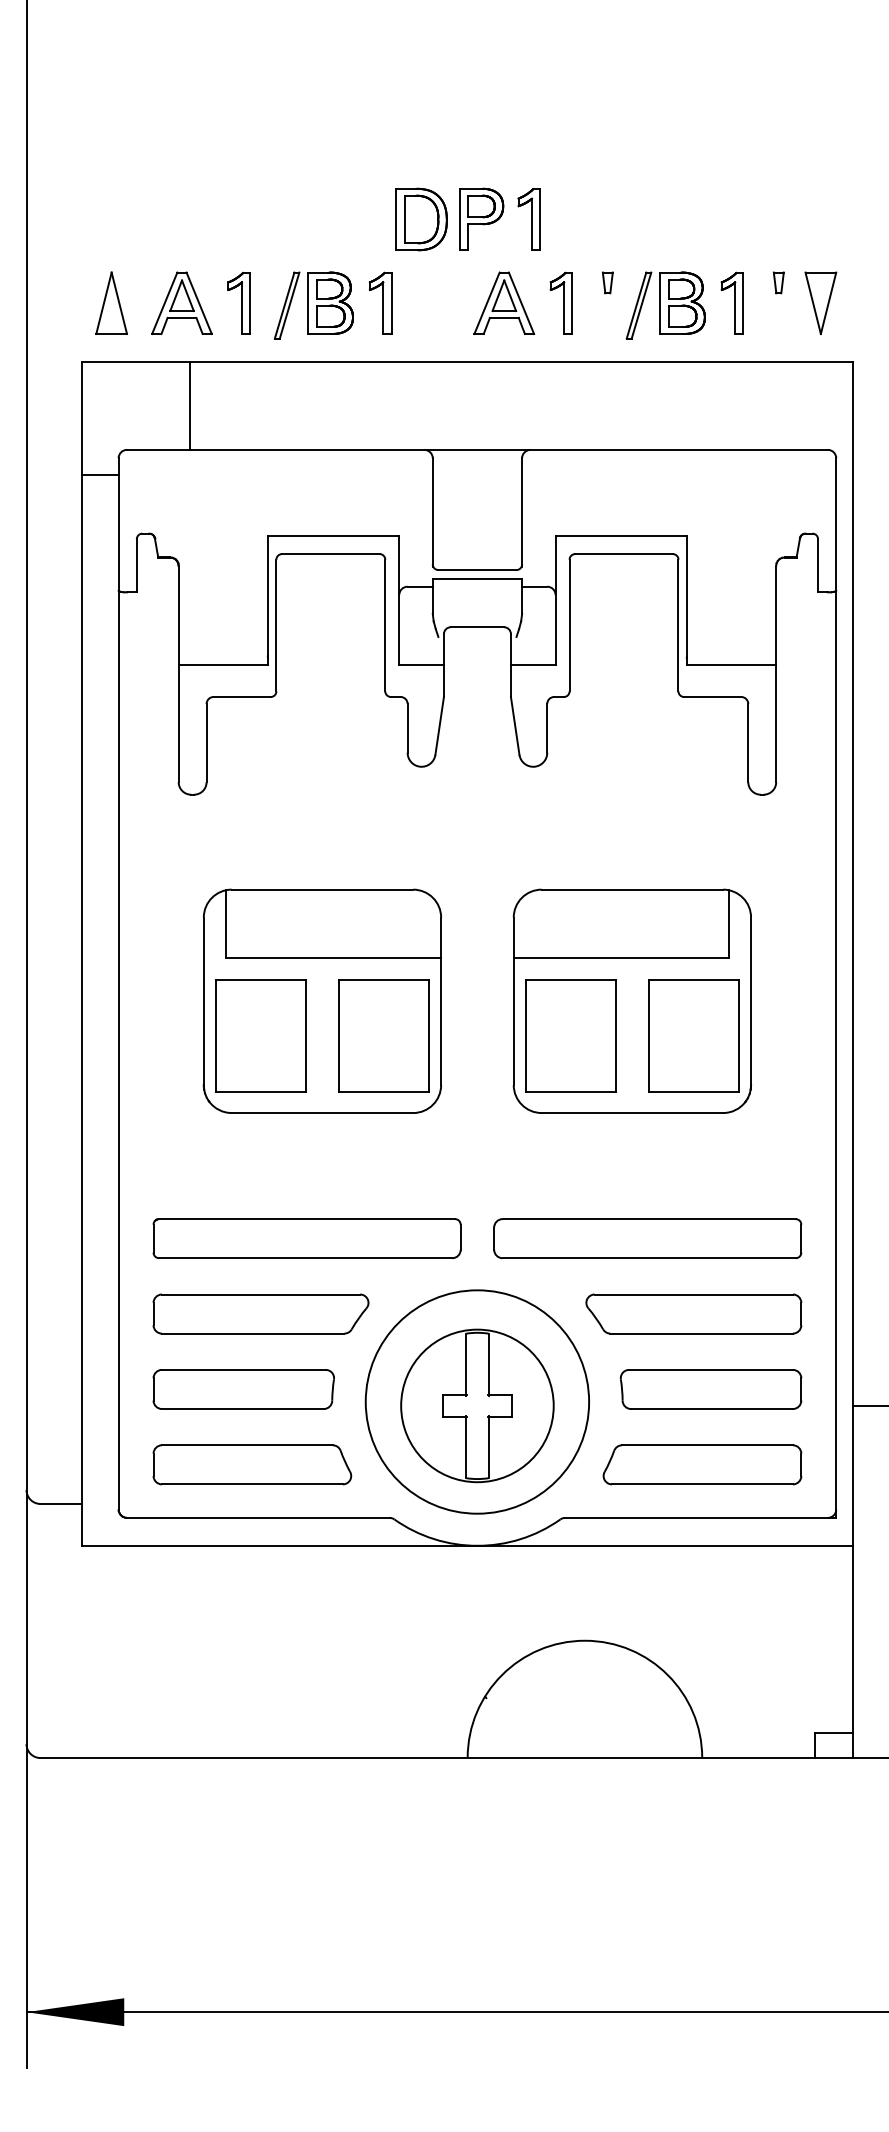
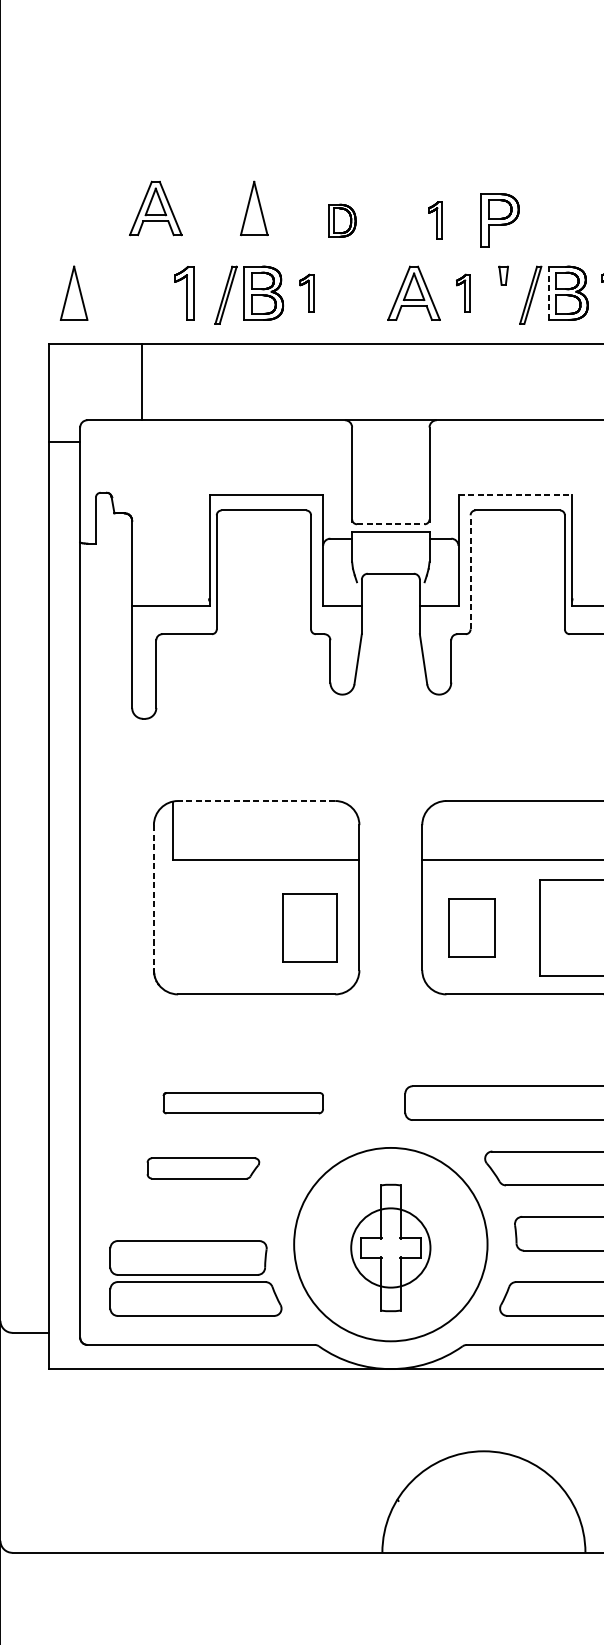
part: (319, 204) -> (254, 207), added
part: (481, 218) -> (499, 219), moved
part: (421, 219) -> (342, 220), size x0.6
part: (528, 219) -> (435, 220), size x0.7
part: (181, 302) -> (155, 207), moved
part: (380, 302) -> (306, 292), size x0.7
part: (560, 302) -> (462, 292), size x0.7
line: (660, 303) -> (549, 293), solid -> dashed
line: (621, 536) -> (515, 495), solid -> dashed
line: (477, 570) -> (390, 524), solid -> dashed
line: (569, 625) -> (470, 572), solid -> dashed
line: (322, 889) -> (256, 800), solid -> dashed
line: (203, 1001) -> (153, 897), solid -> dashed
part: (260, 1035) -> (203, 927), removed
part: (383, 1035) -> (309, 927), size x0.7
part: (570, 1035) -> (471, 927), size x0.6
part: (306, 1238) -> (242, 1103), size x0.6
part: (260, 1313) -> (203, 1167), size x0.6
part: (243, 1389) -> (188, 1258), moved
circle: (477, 1405) -> (390, 1247), size x0.6

